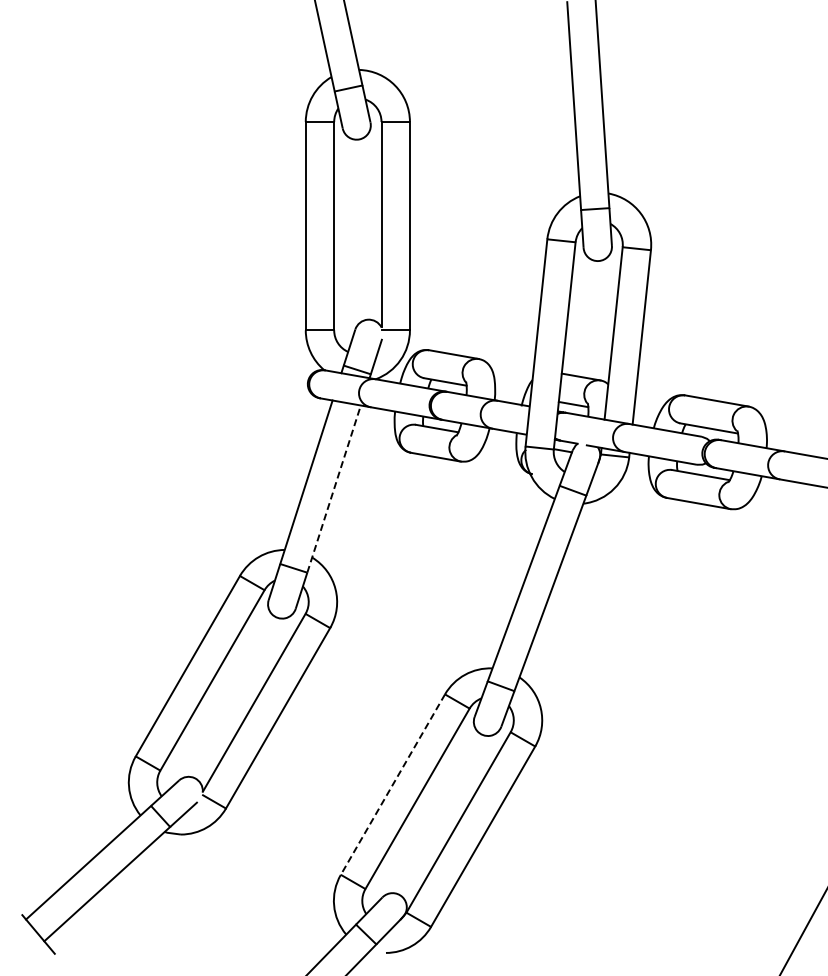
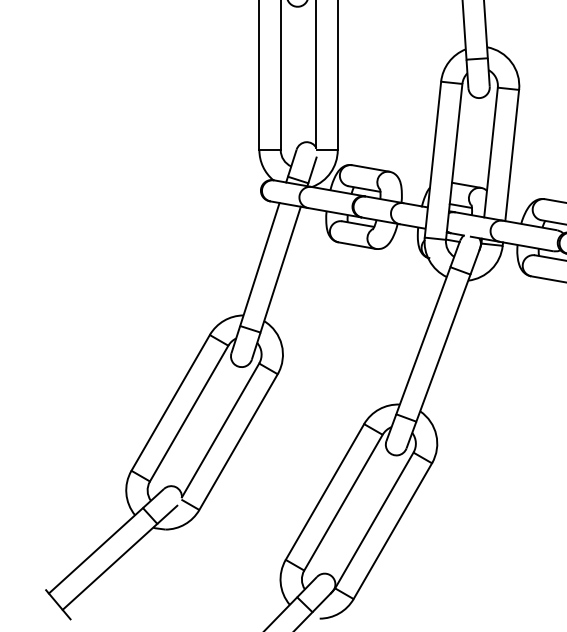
line: (334, 489) -> (280, 269), dashed -> solid
line: (392, 785) -> (324, 492), dashed -> solid

